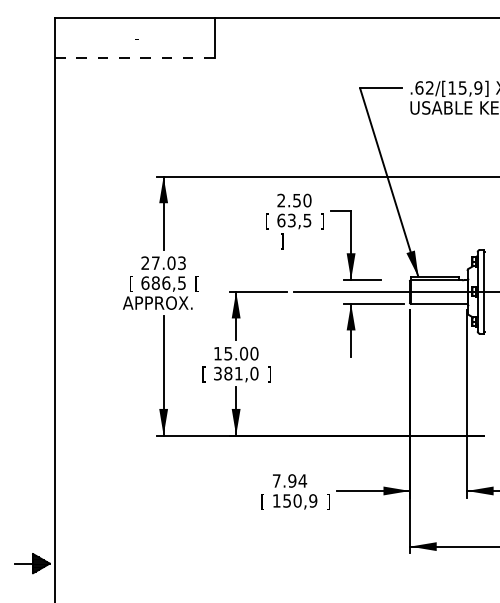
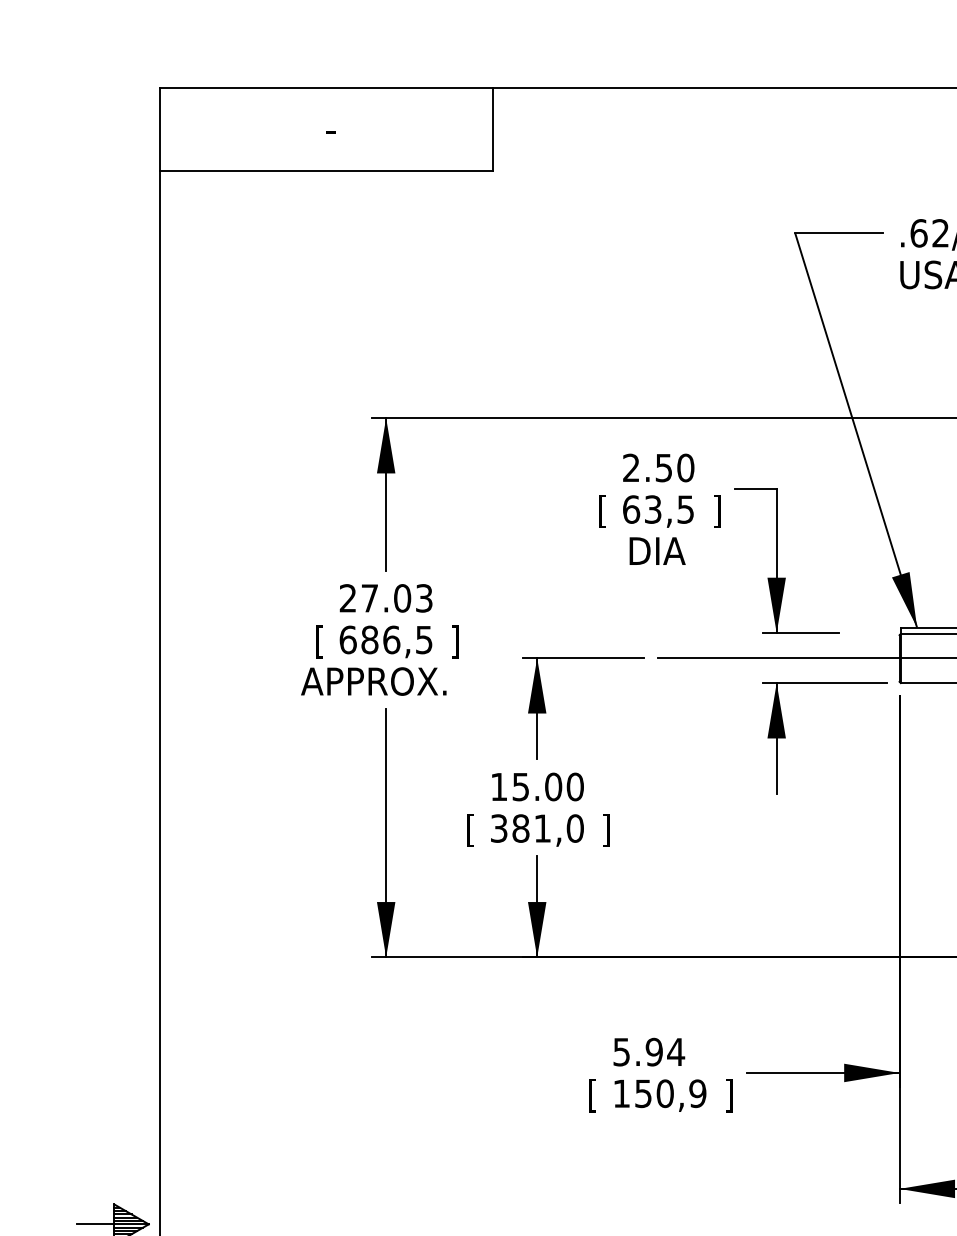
line: (134, 58) -> (325, 171), dashed -> solid
text: (293, 241) -> (656, 553), ] -> DIA
text: (196, 283) -> (454, 640), [ -> ]
text: (276, 480) -> (621, 1051), 7.94 -> 5.94

